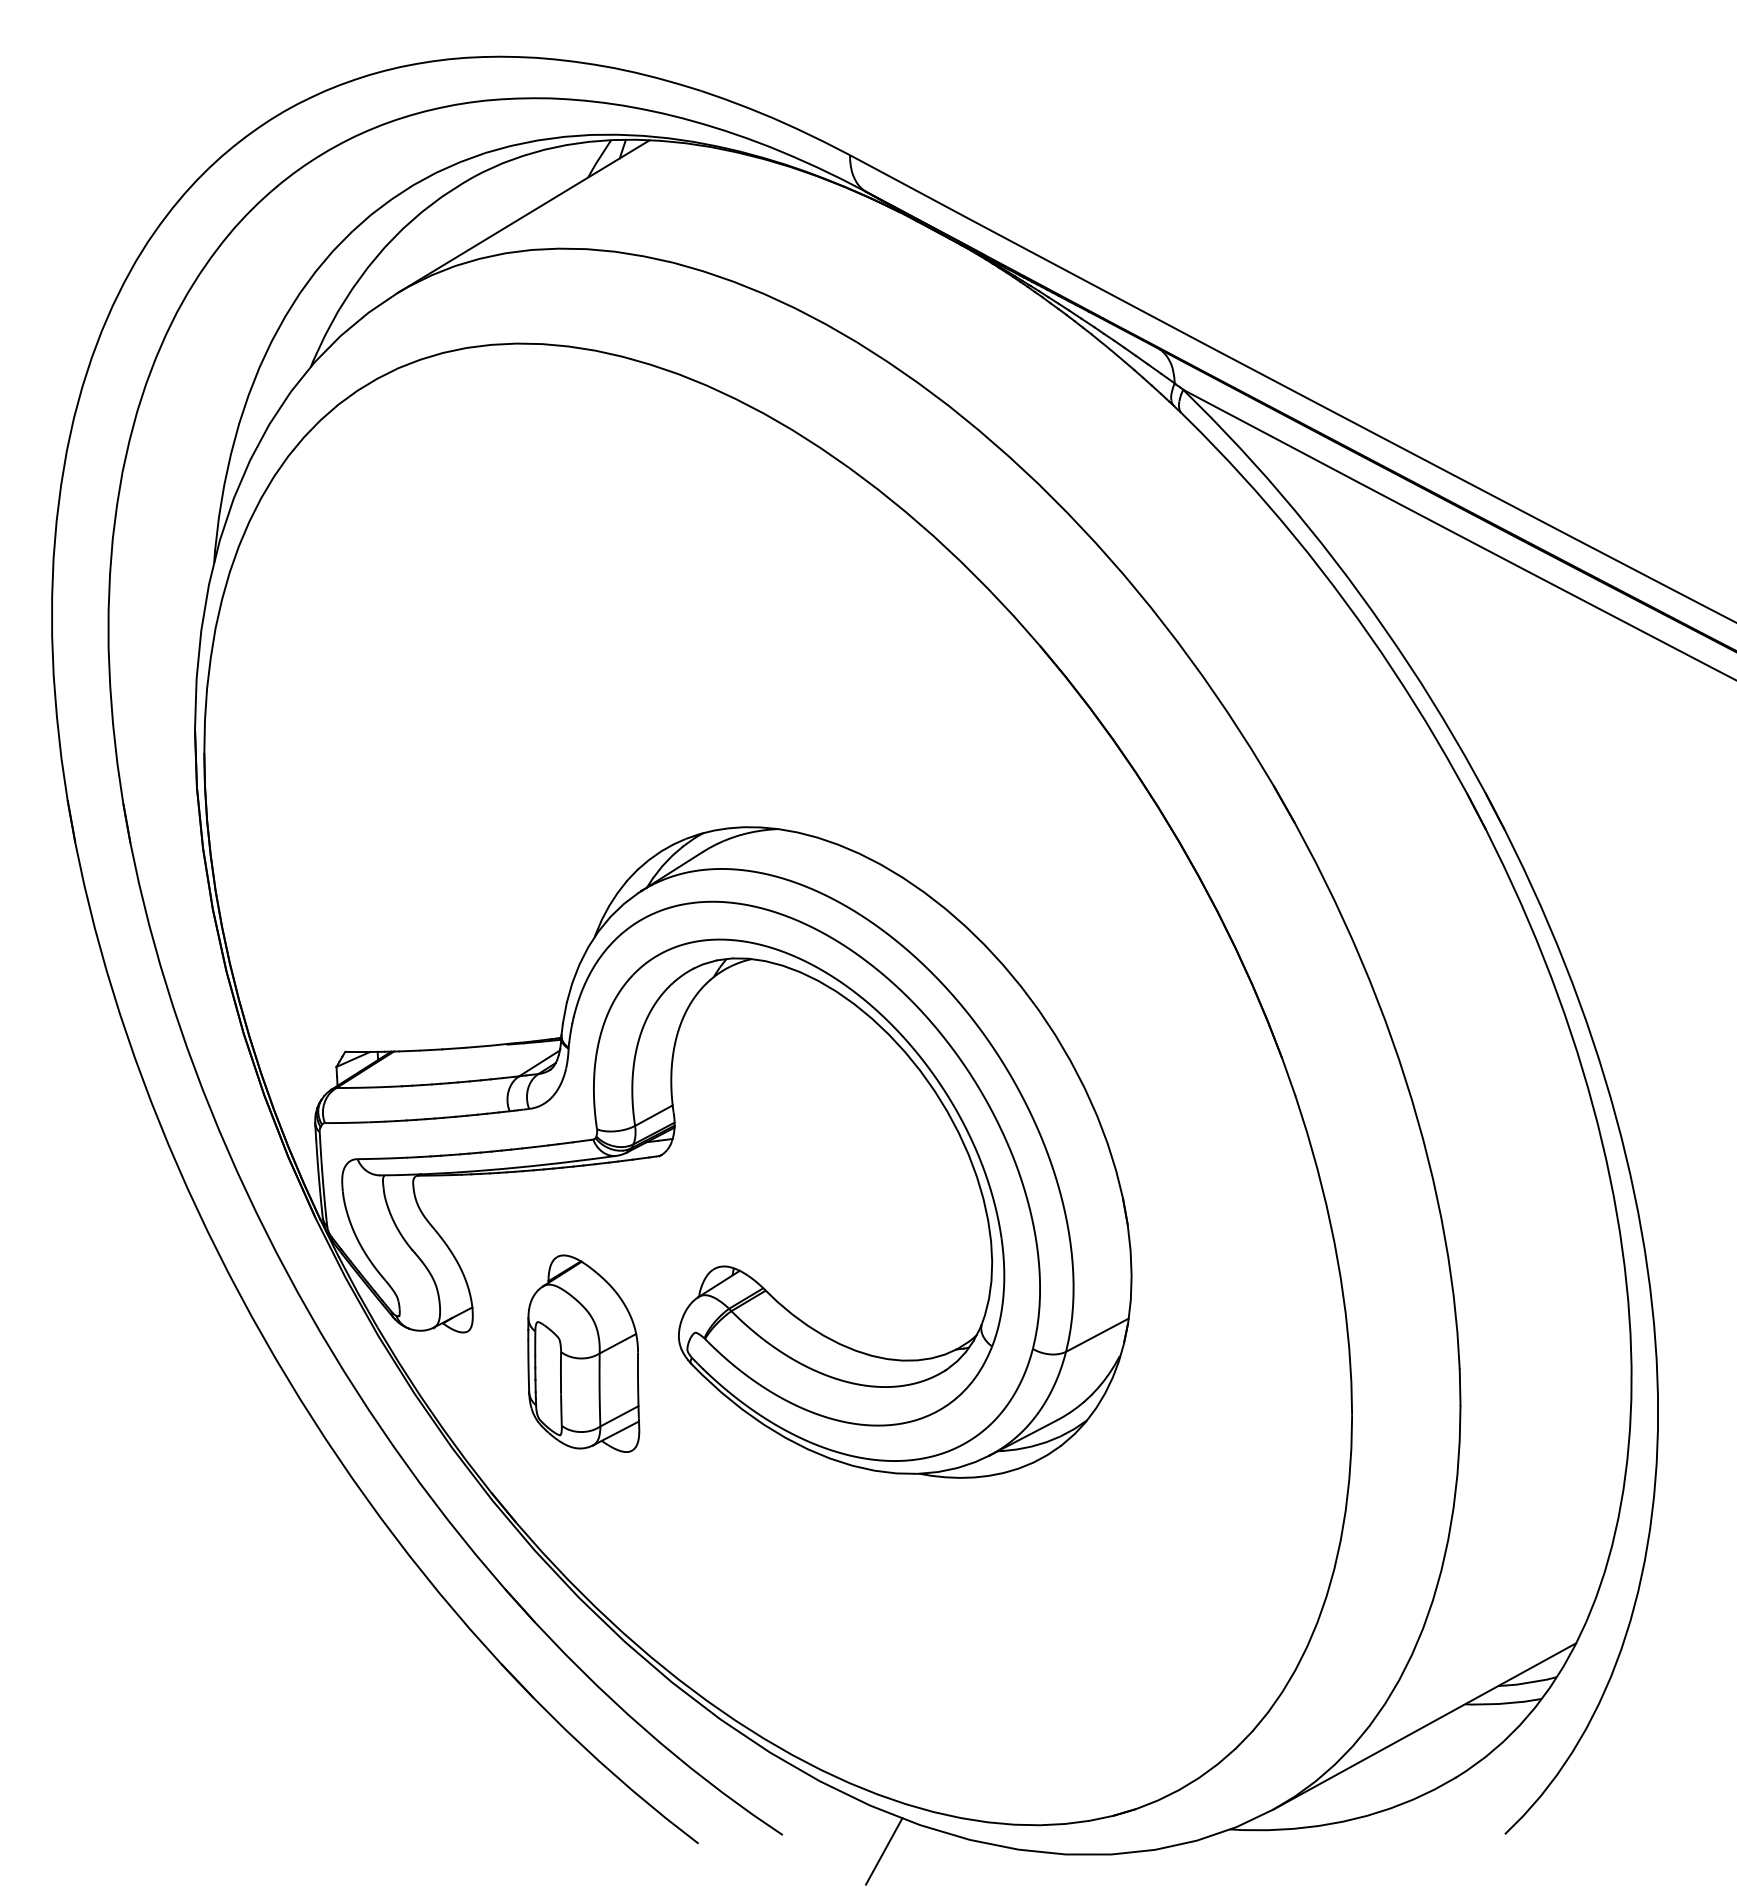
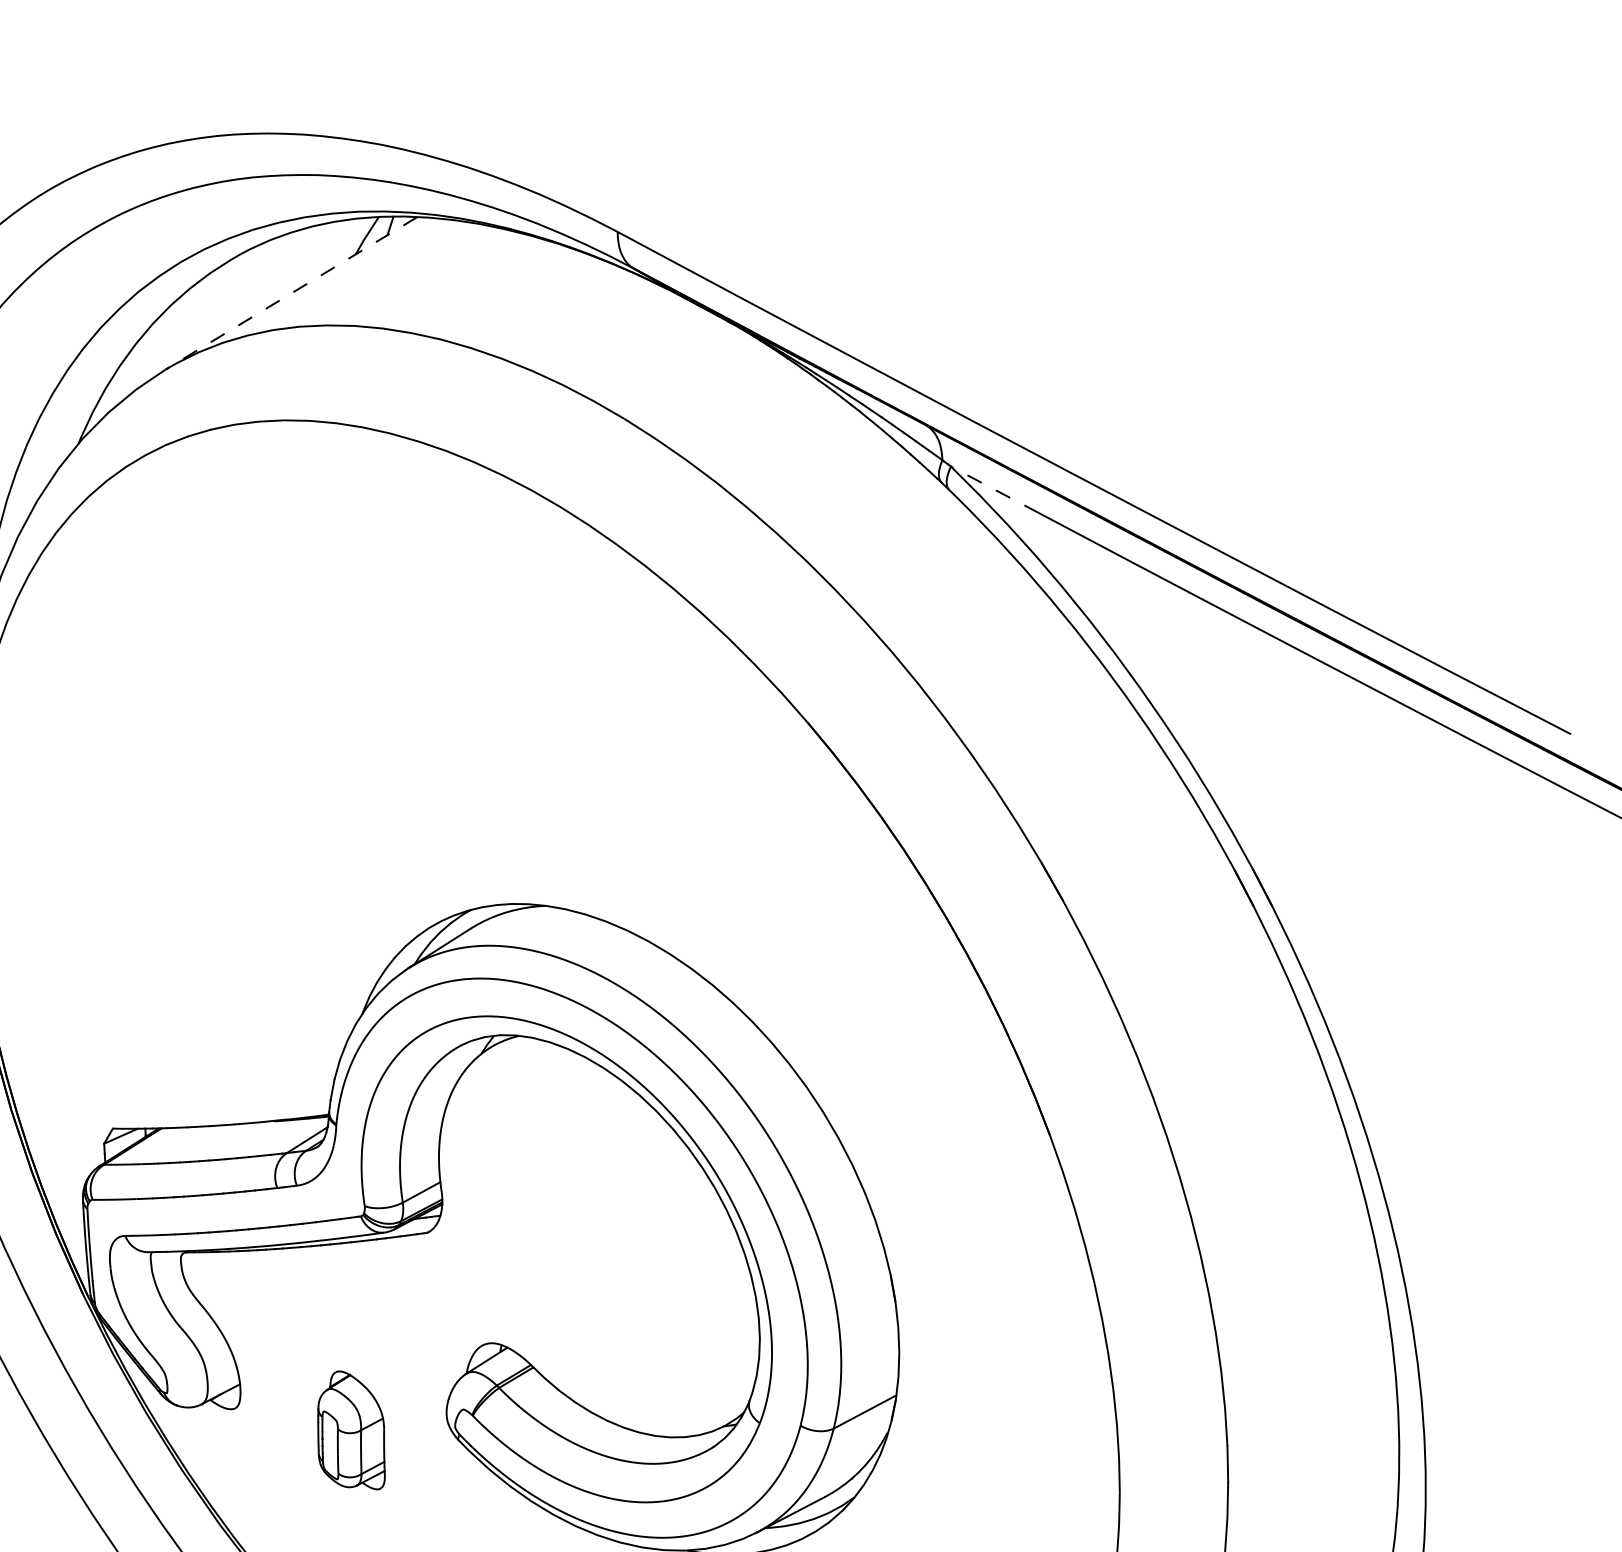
line: (523, 216) -> (291, 293), solid -> dashed
line: (1227, 412) -> (995, 489), solid -> dashed
part: (583, 1353) -> (351, 1430), size x0.6

